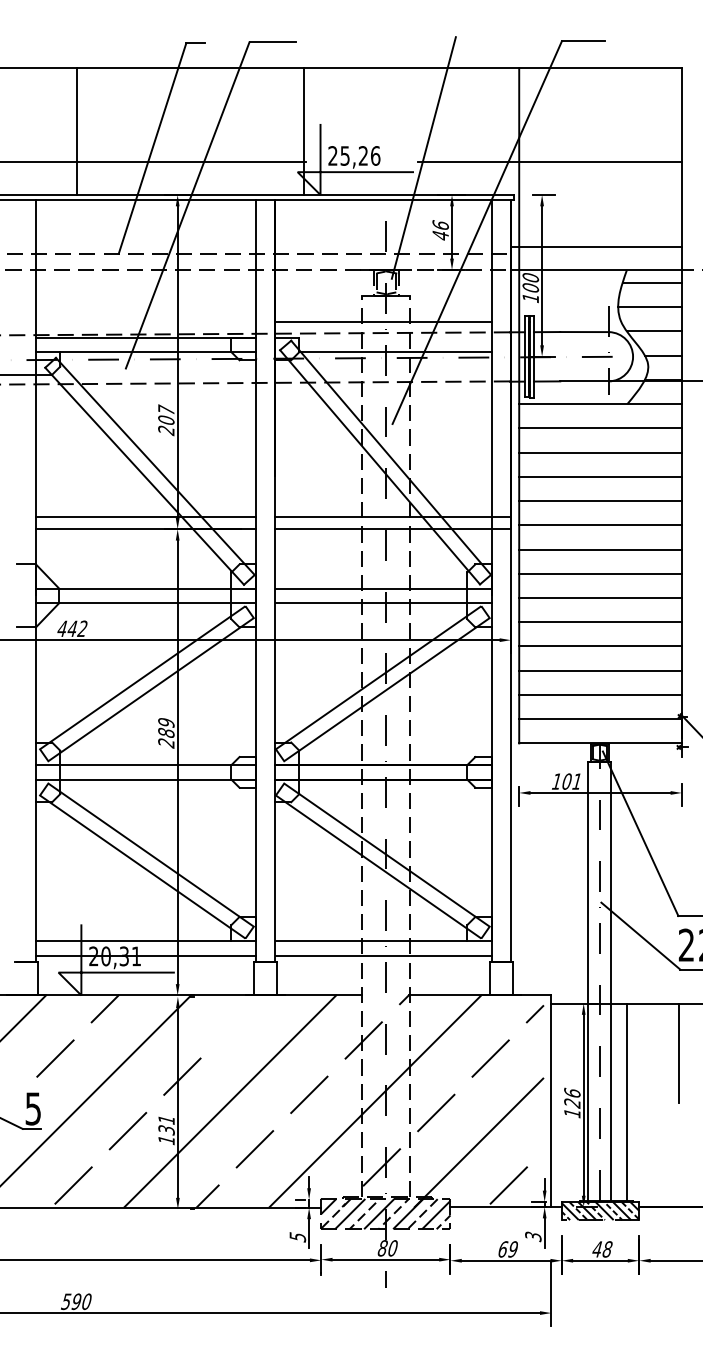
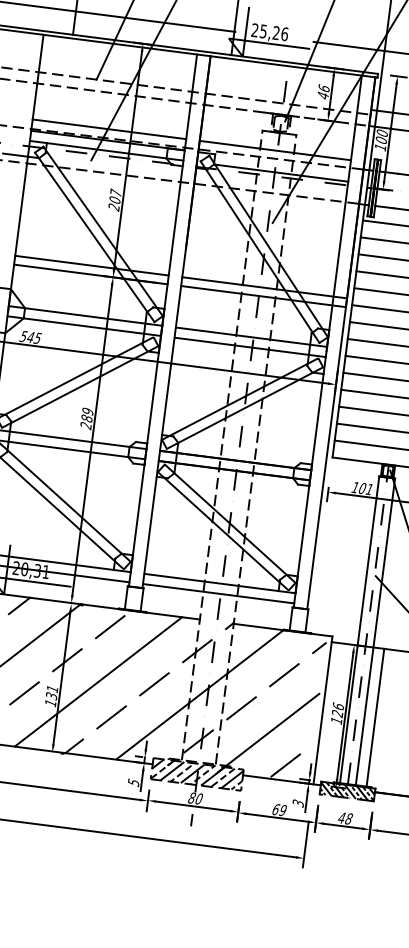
line: (145, 321) -> (109, 129), added
text: (71, 628) -> (30, 337), 442 -> 545
line: (236, 1022) -> (110, 627), added

